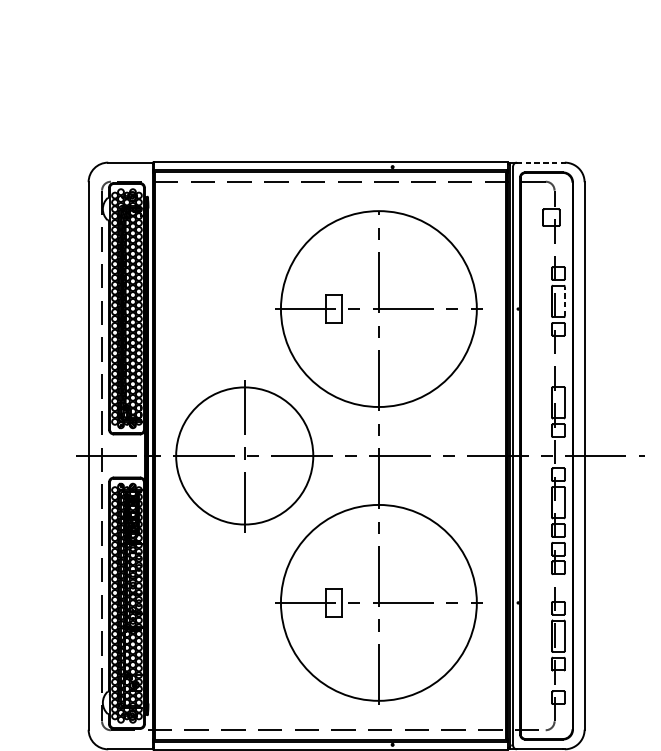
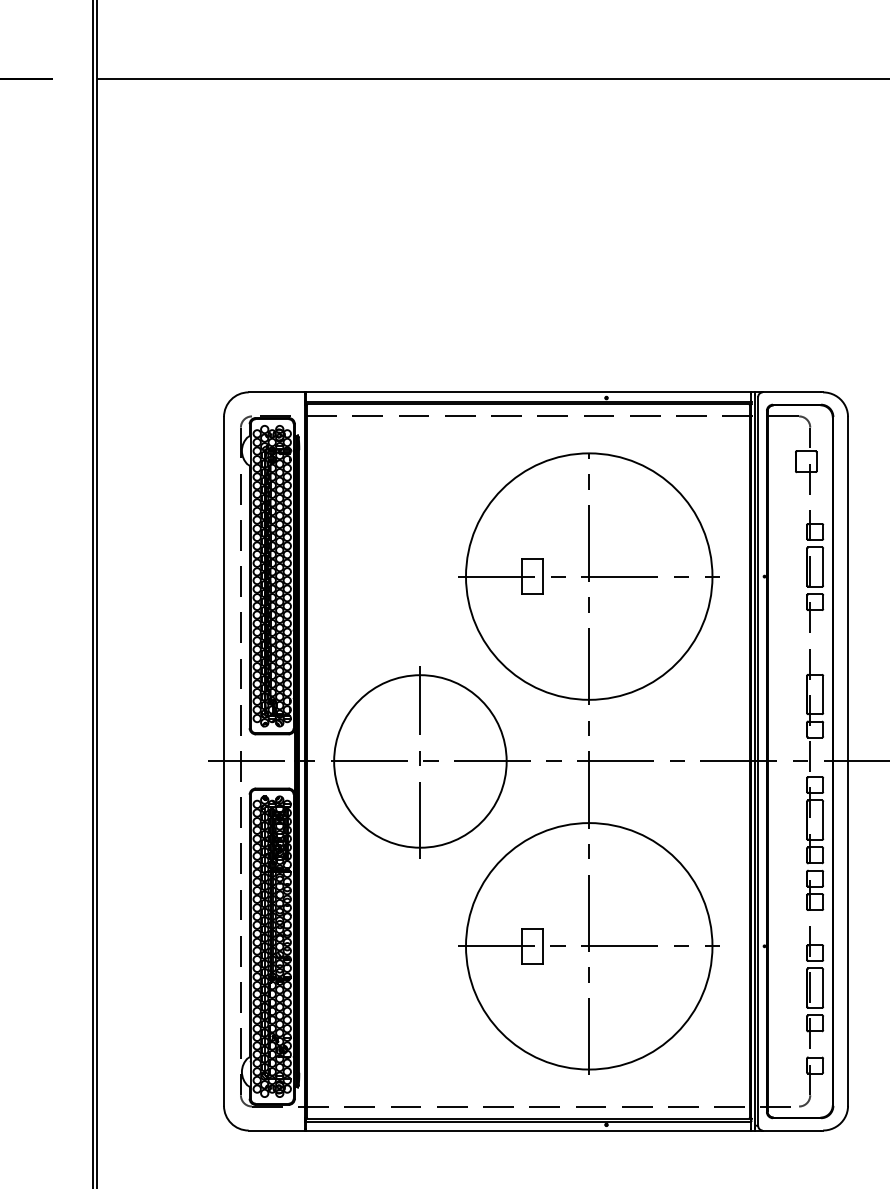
line: (540, 162) -> (792, 392), dashed -> solid
line: (565, 301) -> (823, 566), dashed -> solid

